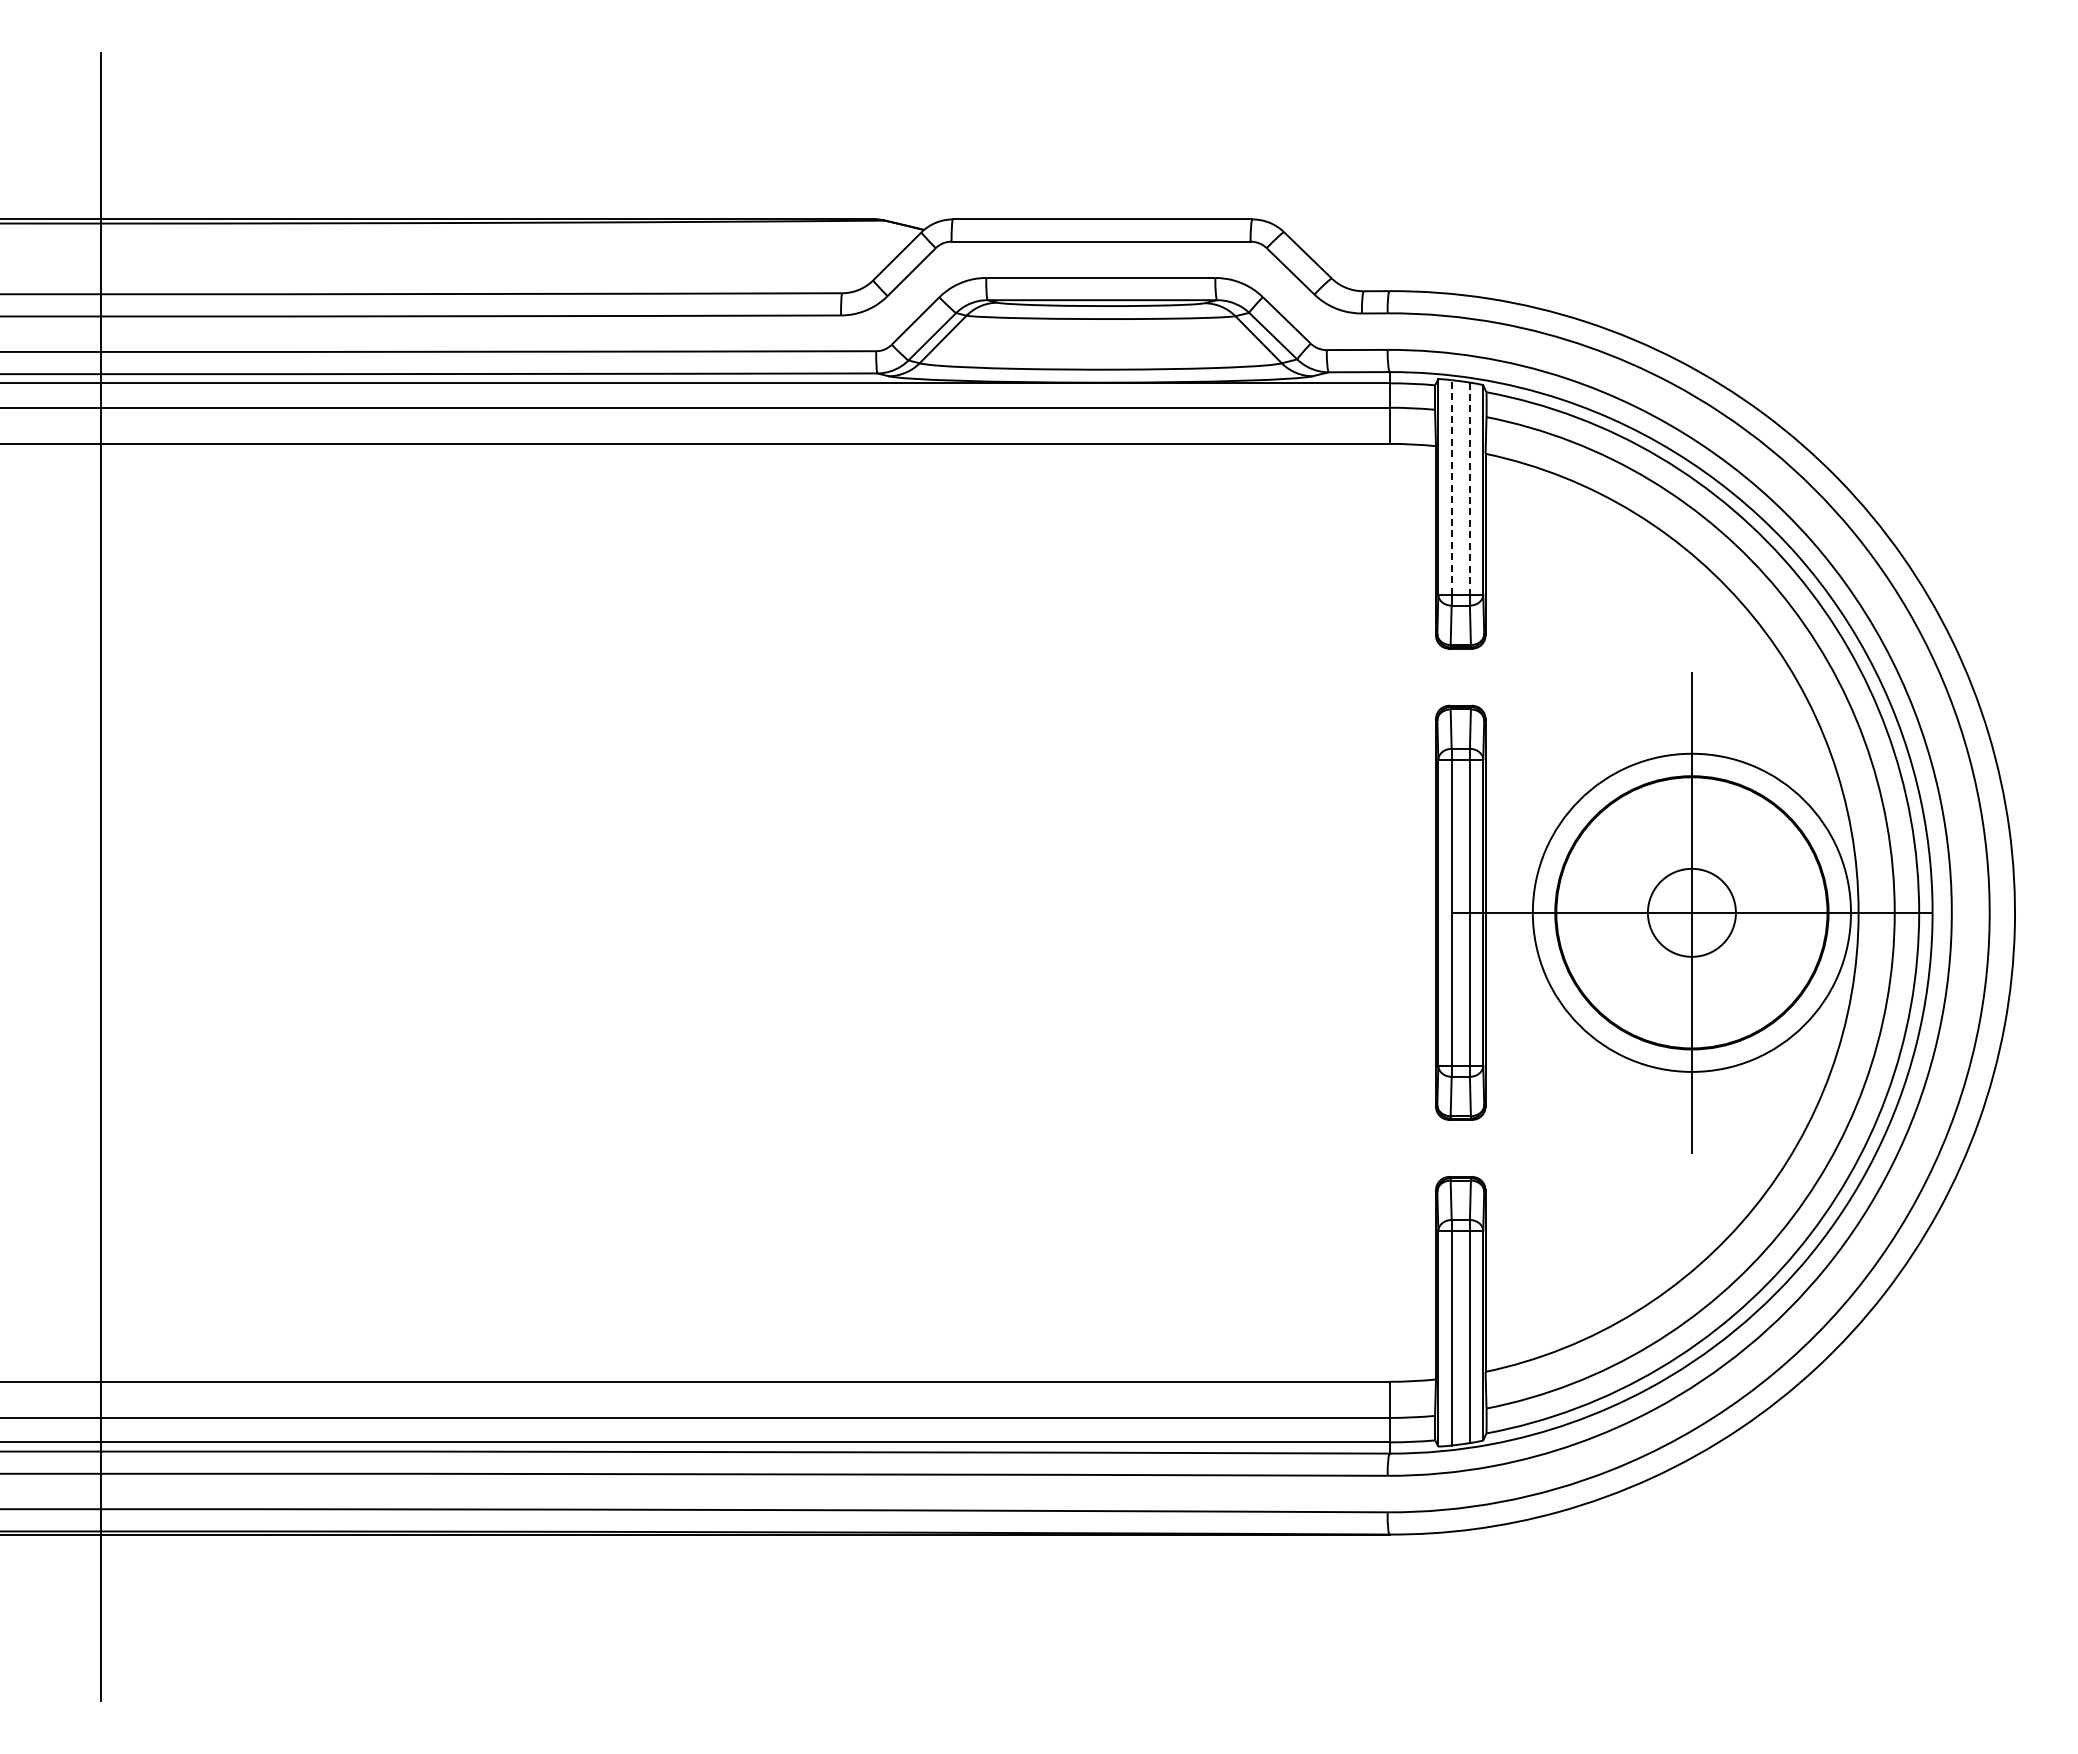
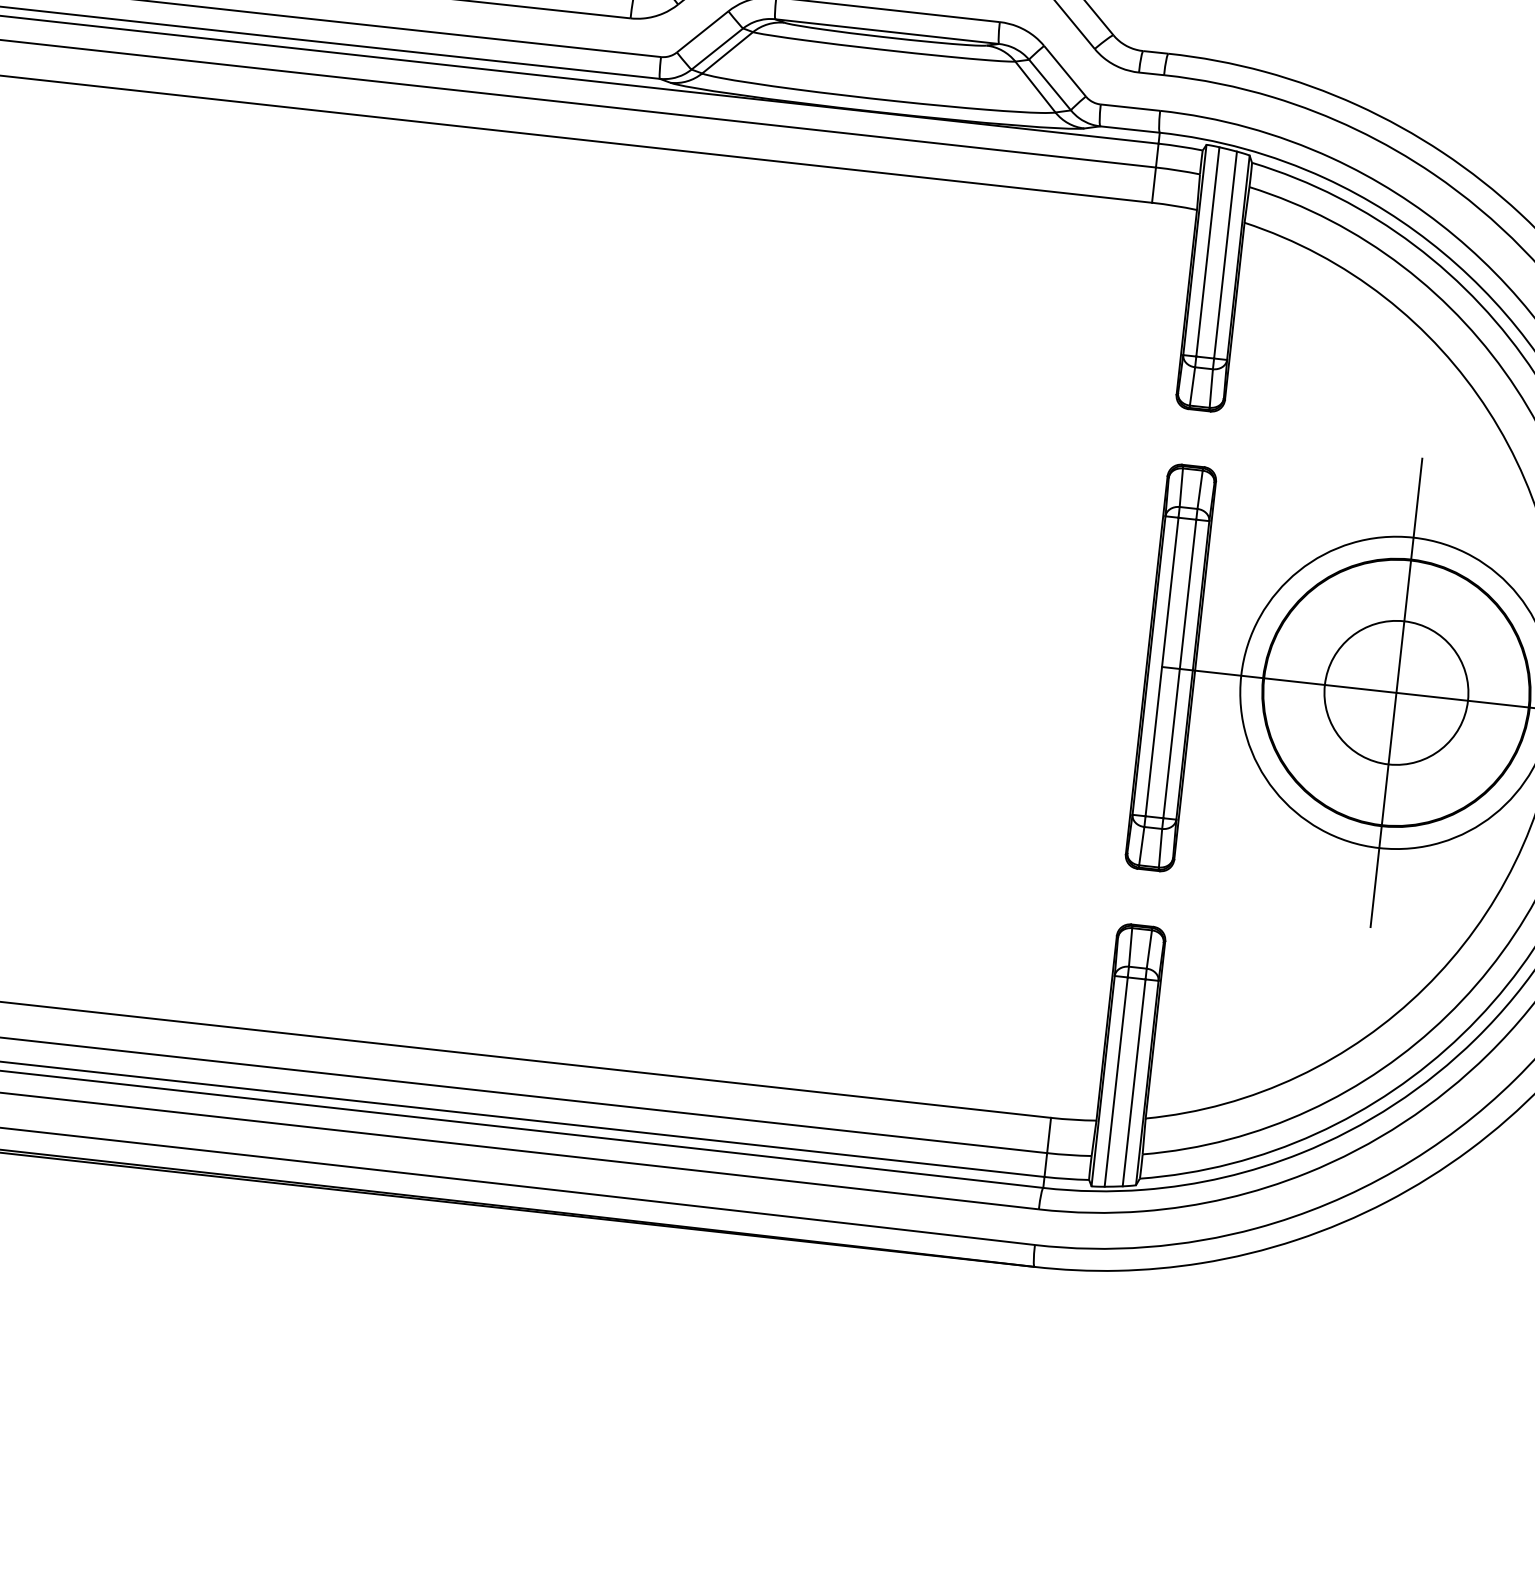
line: (1451, 486) -> (1207, 251), dashed -> solid
line: (1469, 489) -> (1225, 255), dashed -> solid
circle: (1691, 912) -> (1396, 692), size x1.67

